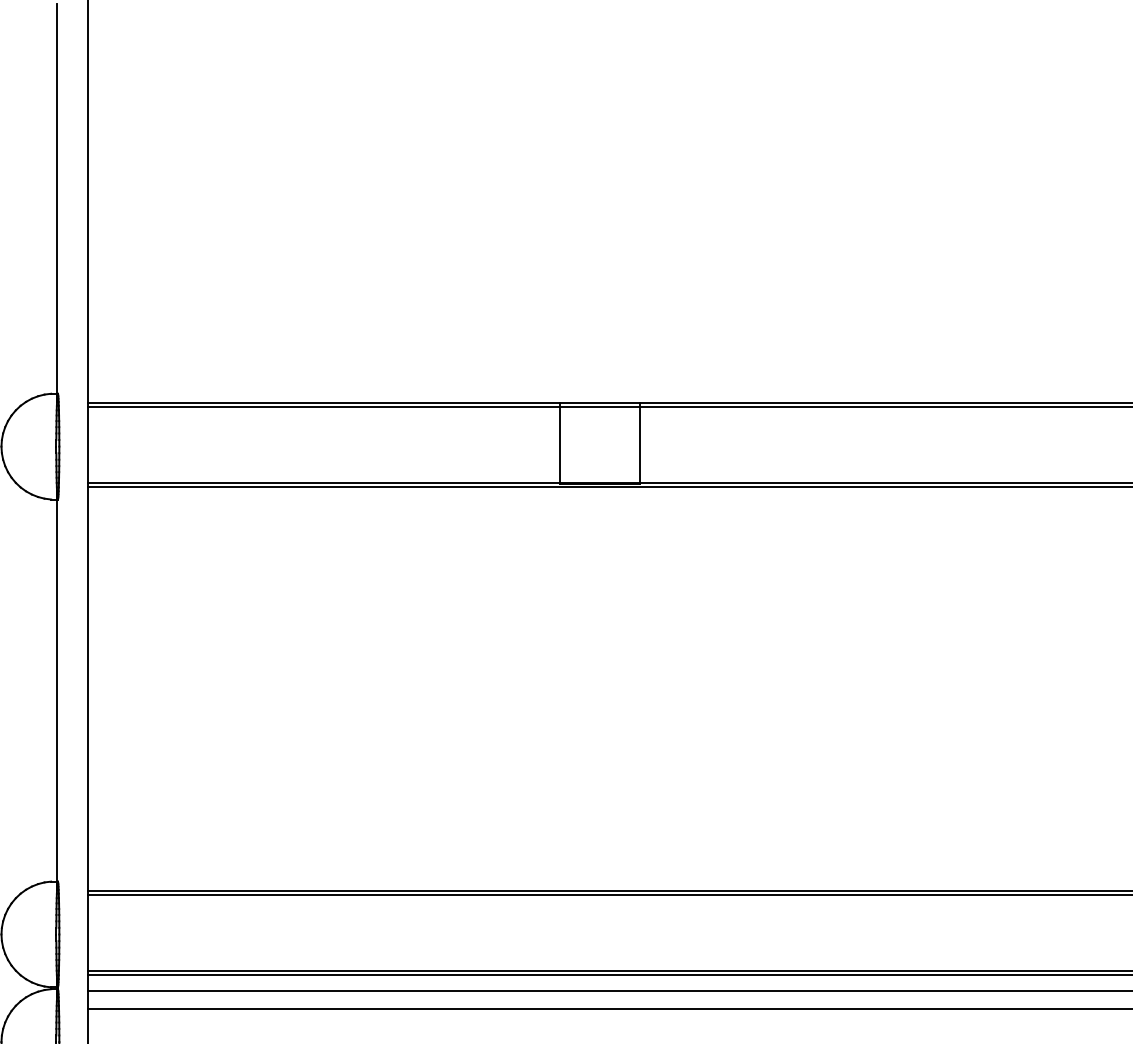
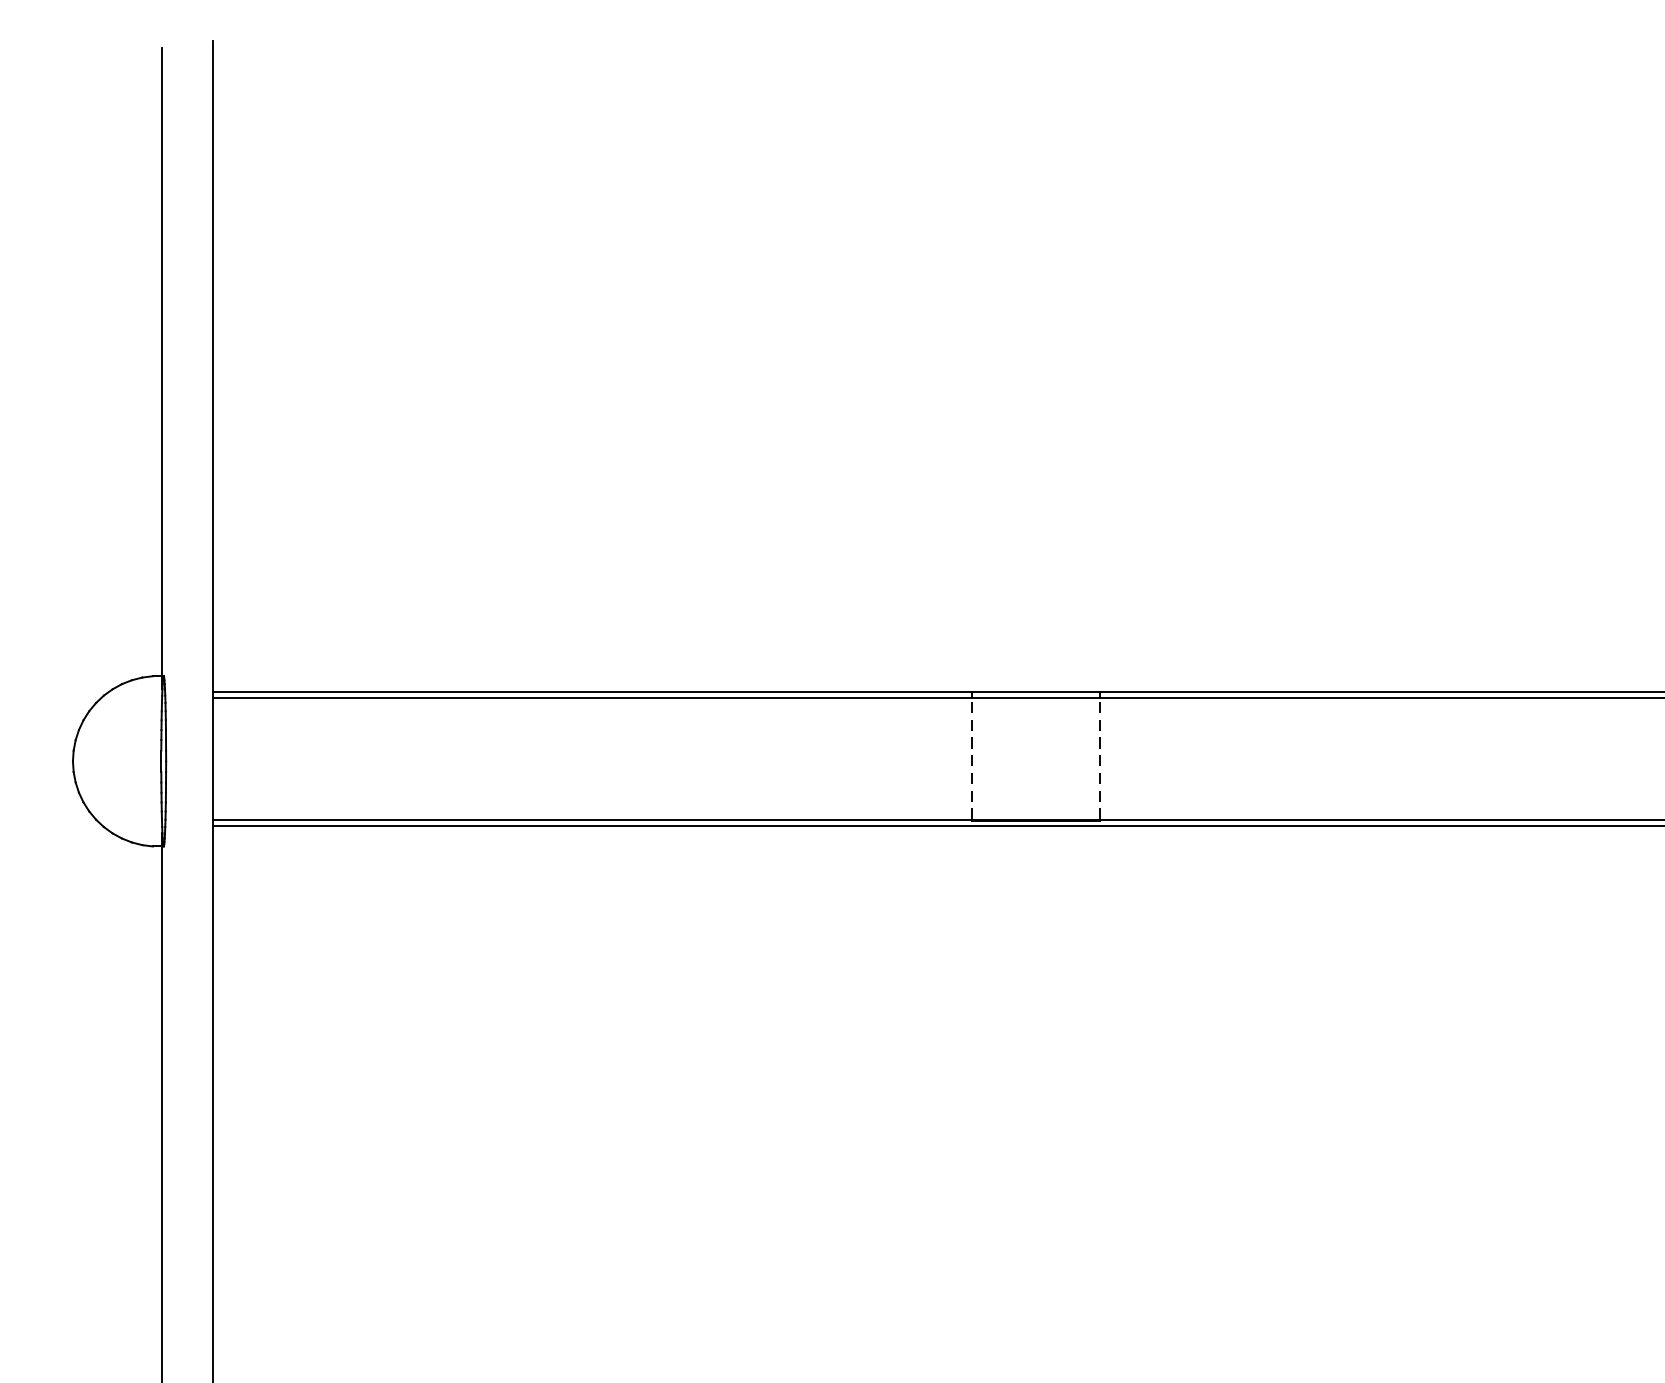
line: (560, 445) -> (972, 759), solid -> dashed
line: (639, 445) -> (1100, 759), solid -> dashed

